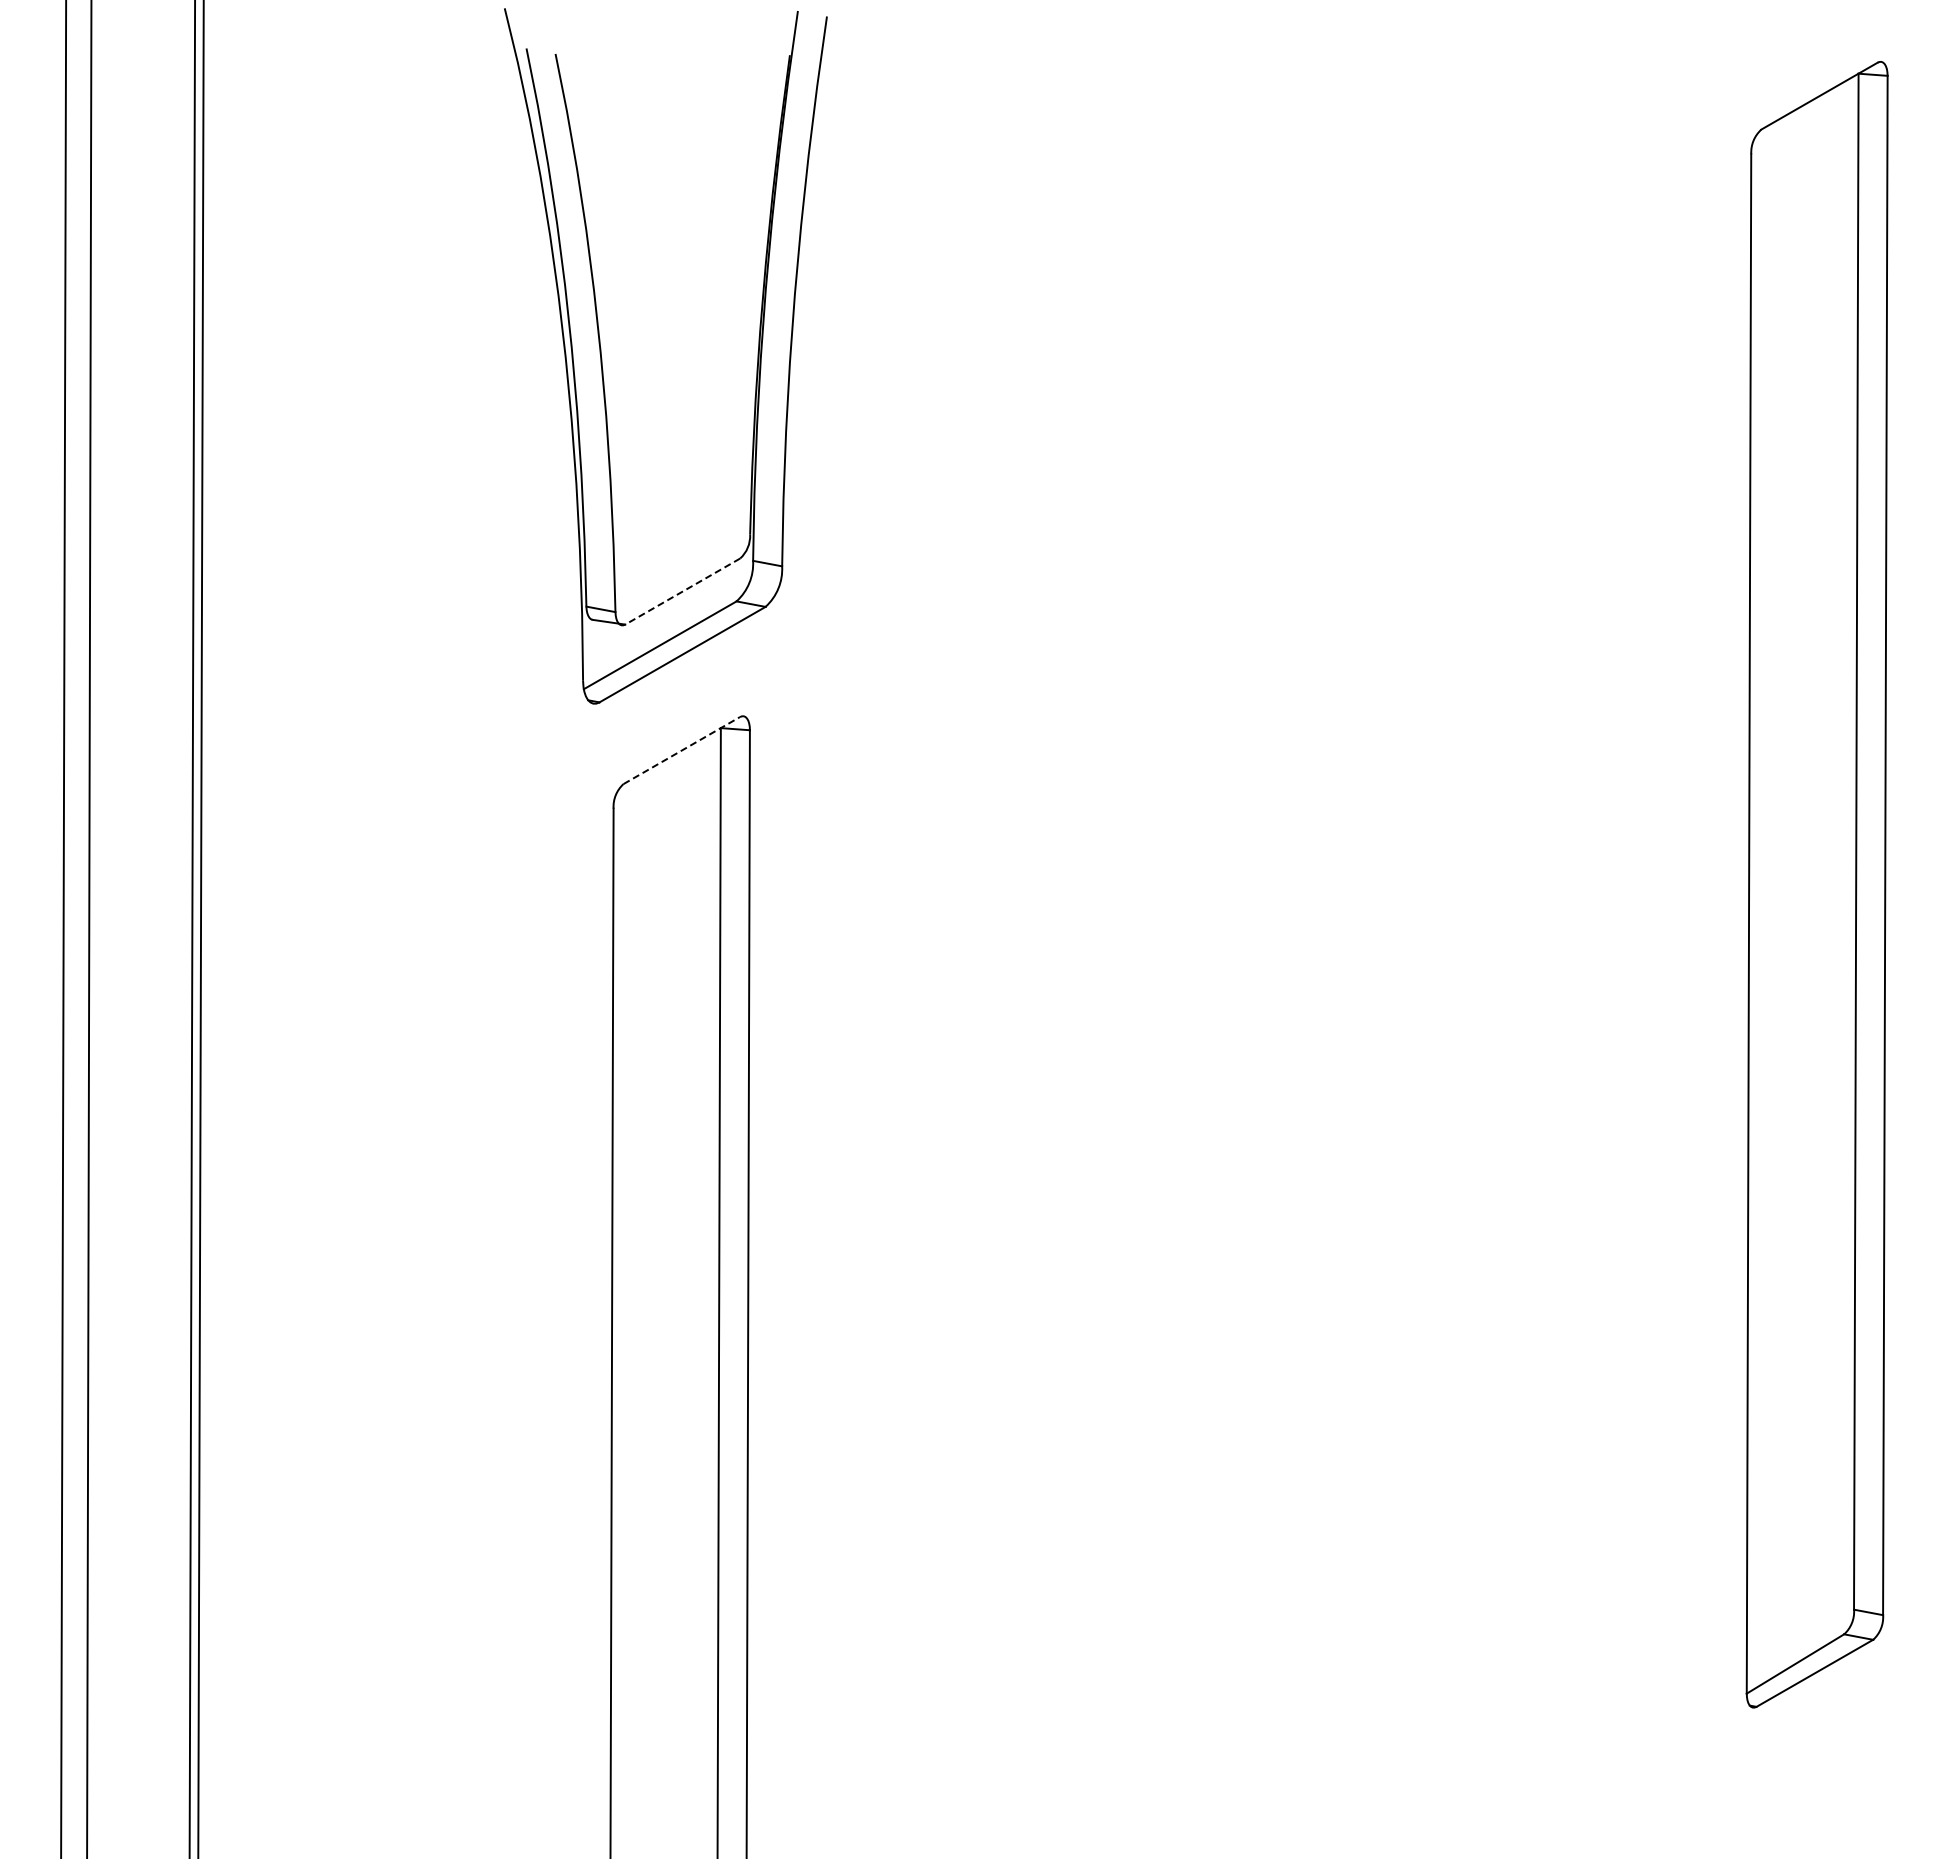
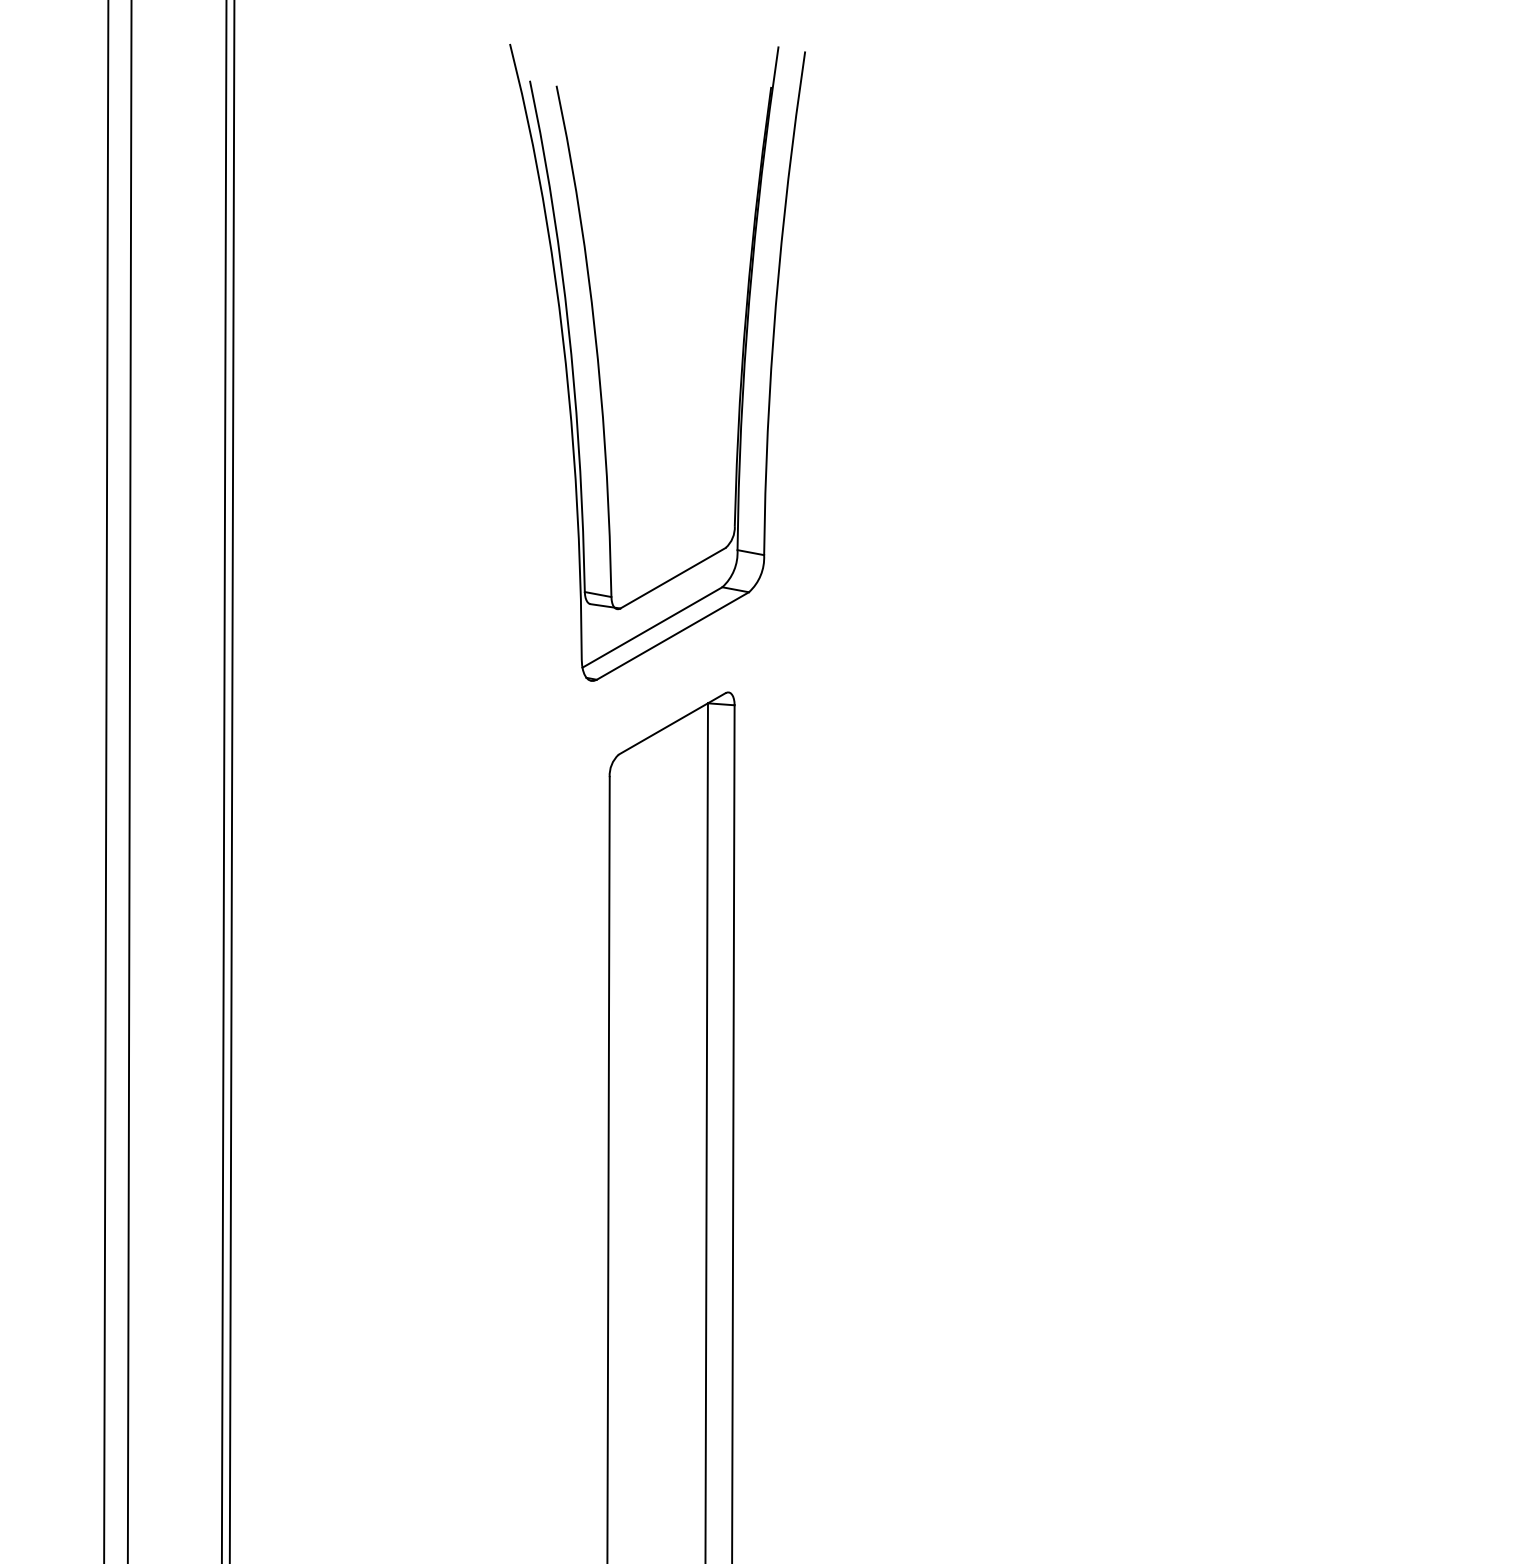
line: (682, 591) -> (672, 578), dashed -> solid
line: (682, 750) -> (672, 723), dashed -> solid

